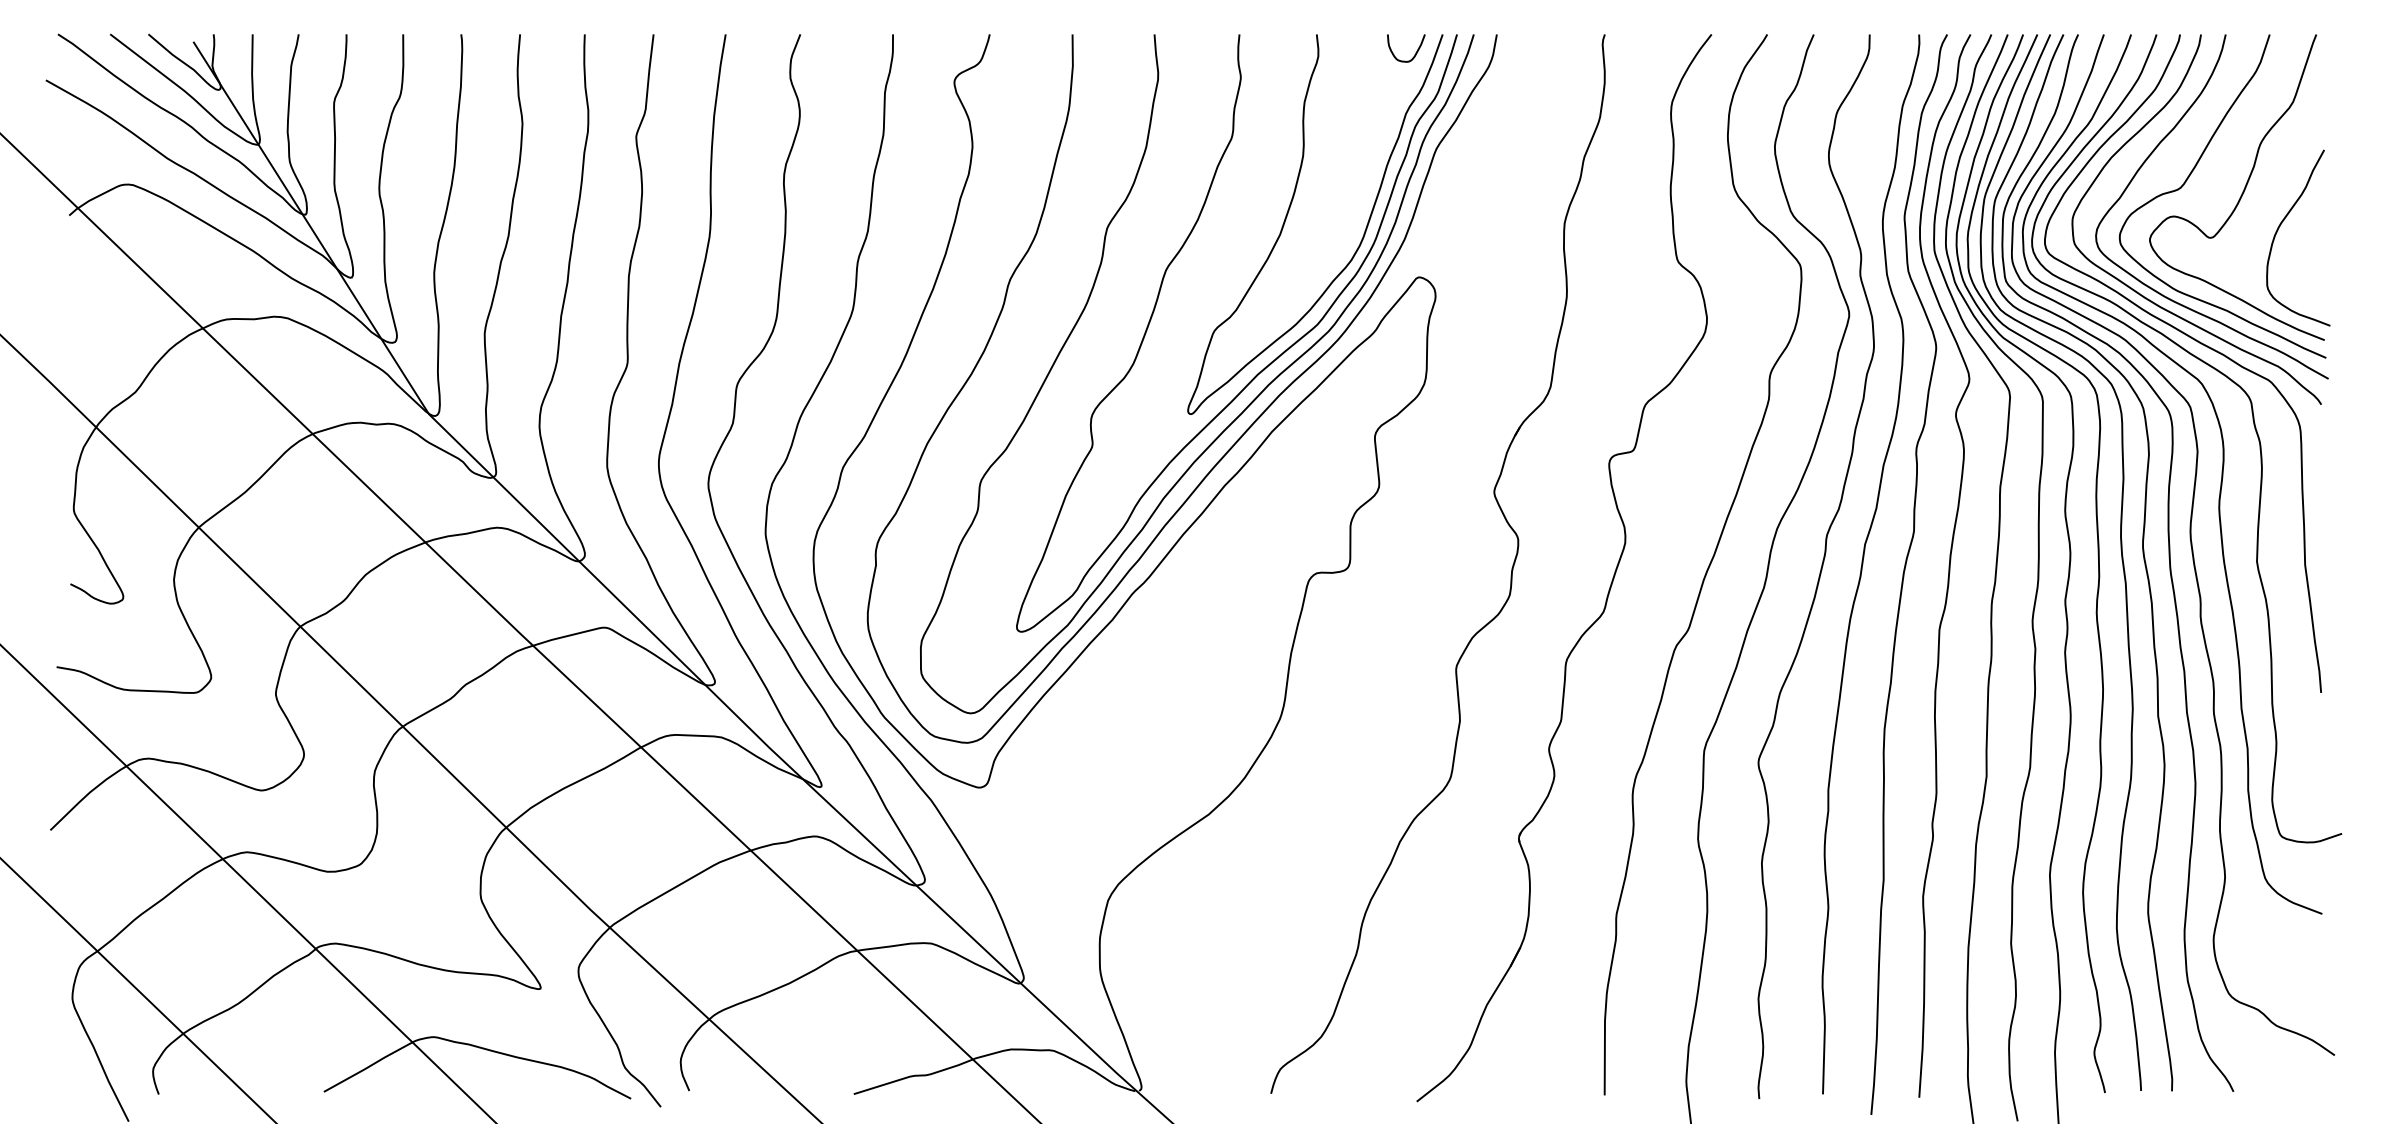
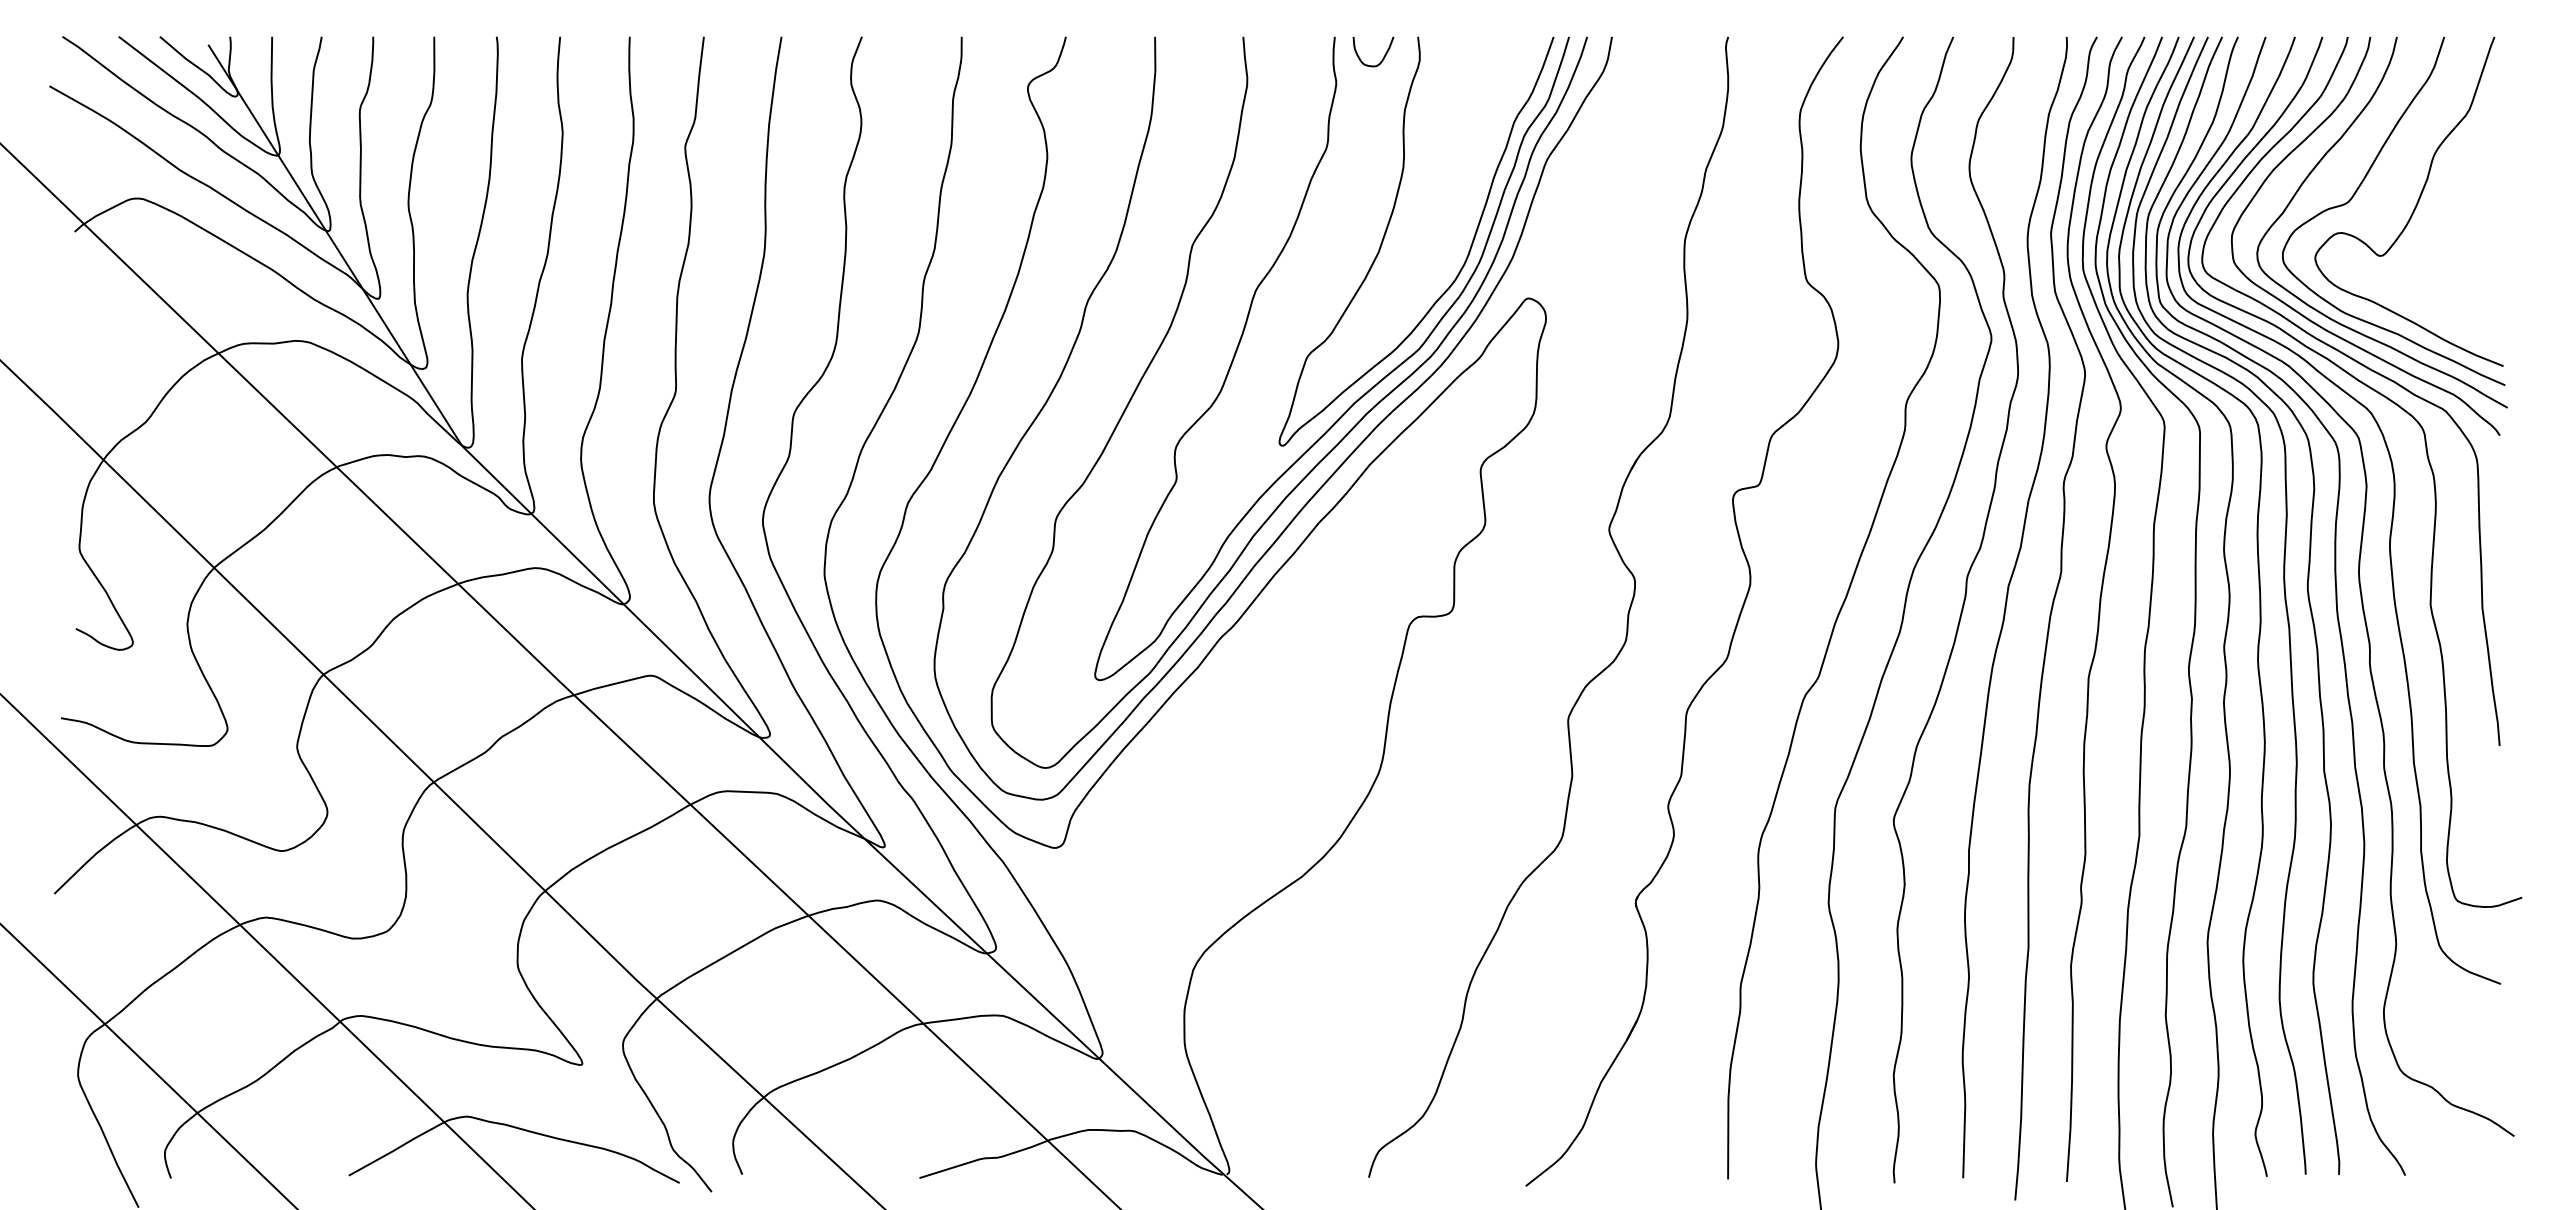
curve: (1415, 52) -> (1383, 56), moved
curve: (2279, 229) -> (2454, 246), removed

